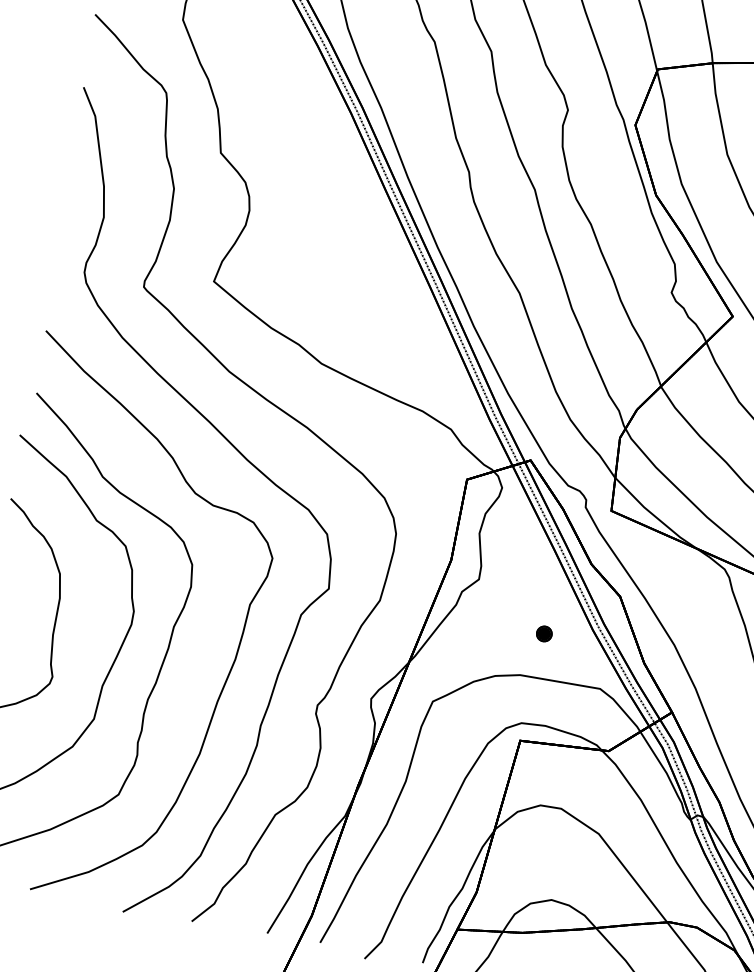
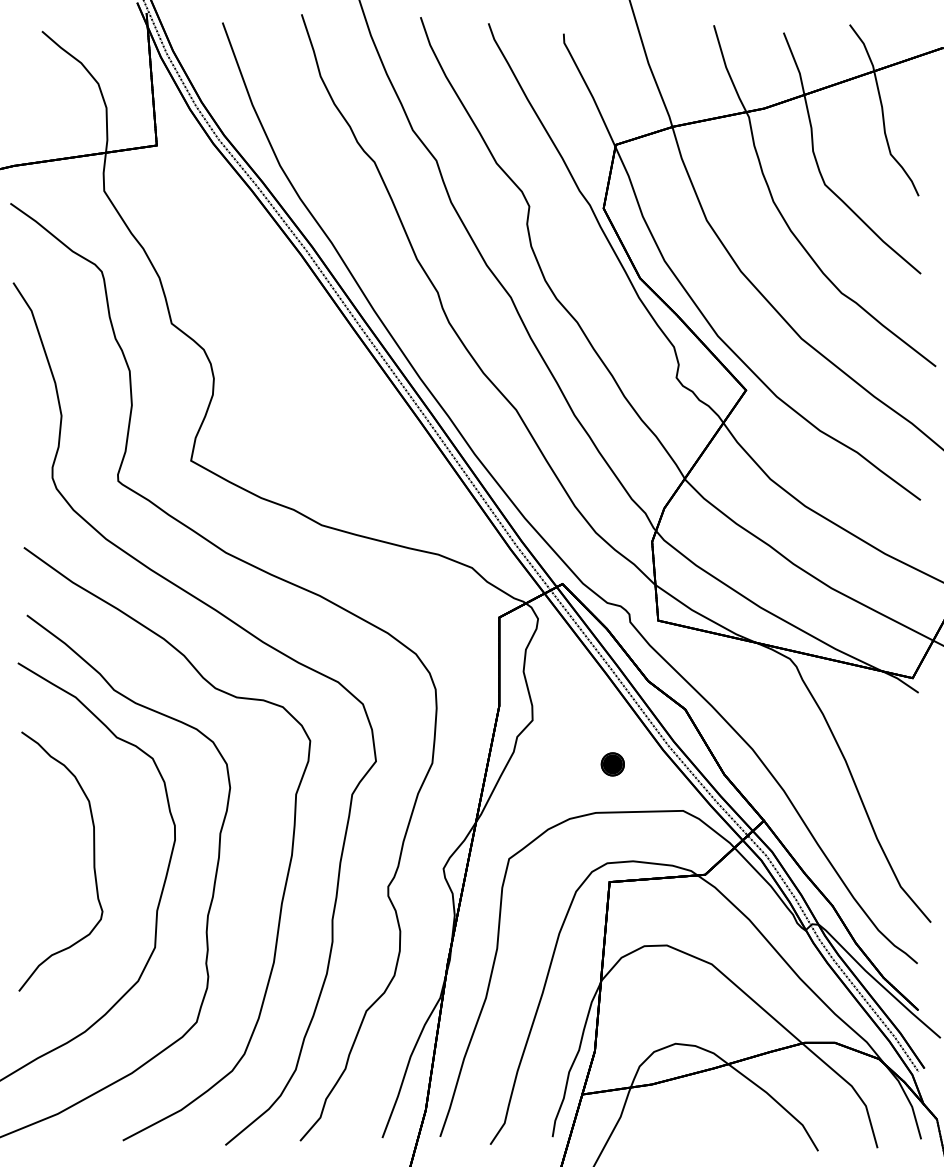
part: (543, 633) -> (612, 764), size x1.4

